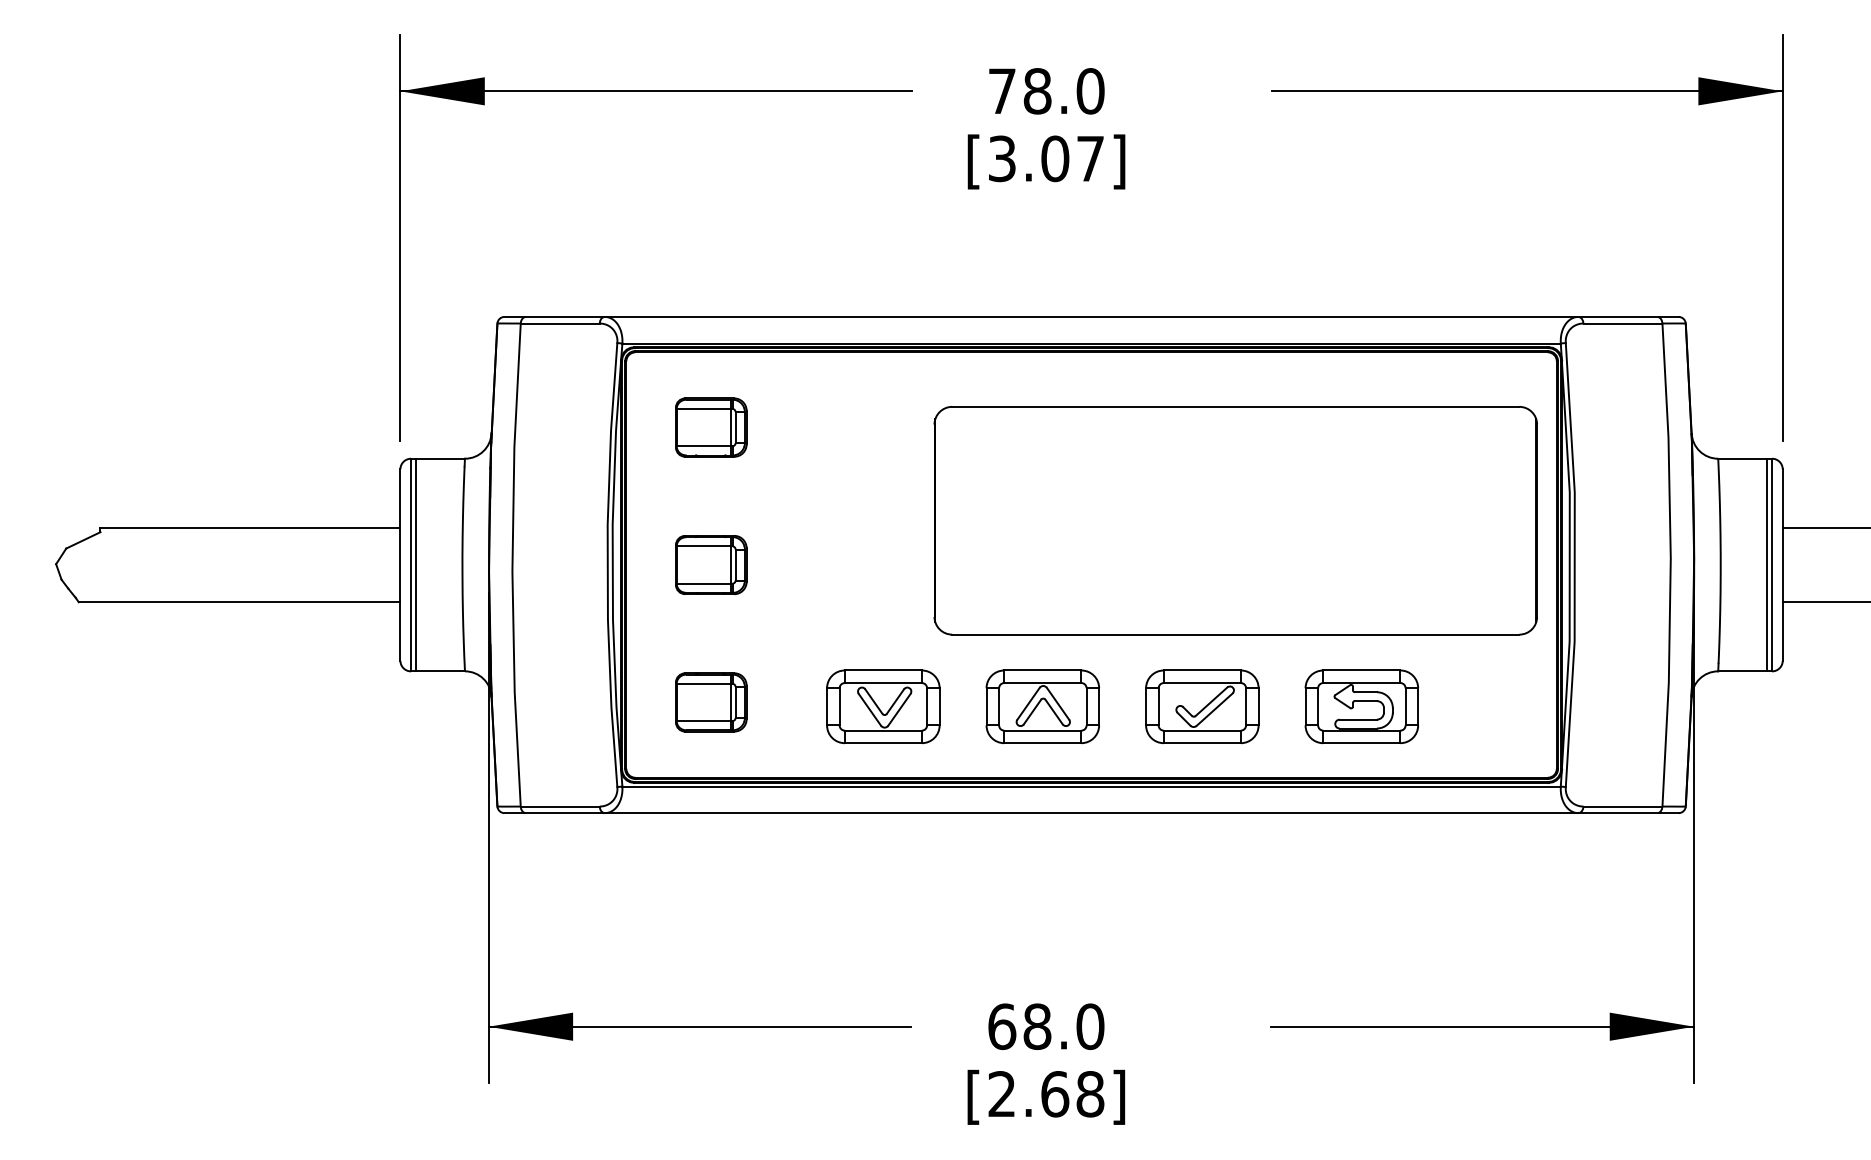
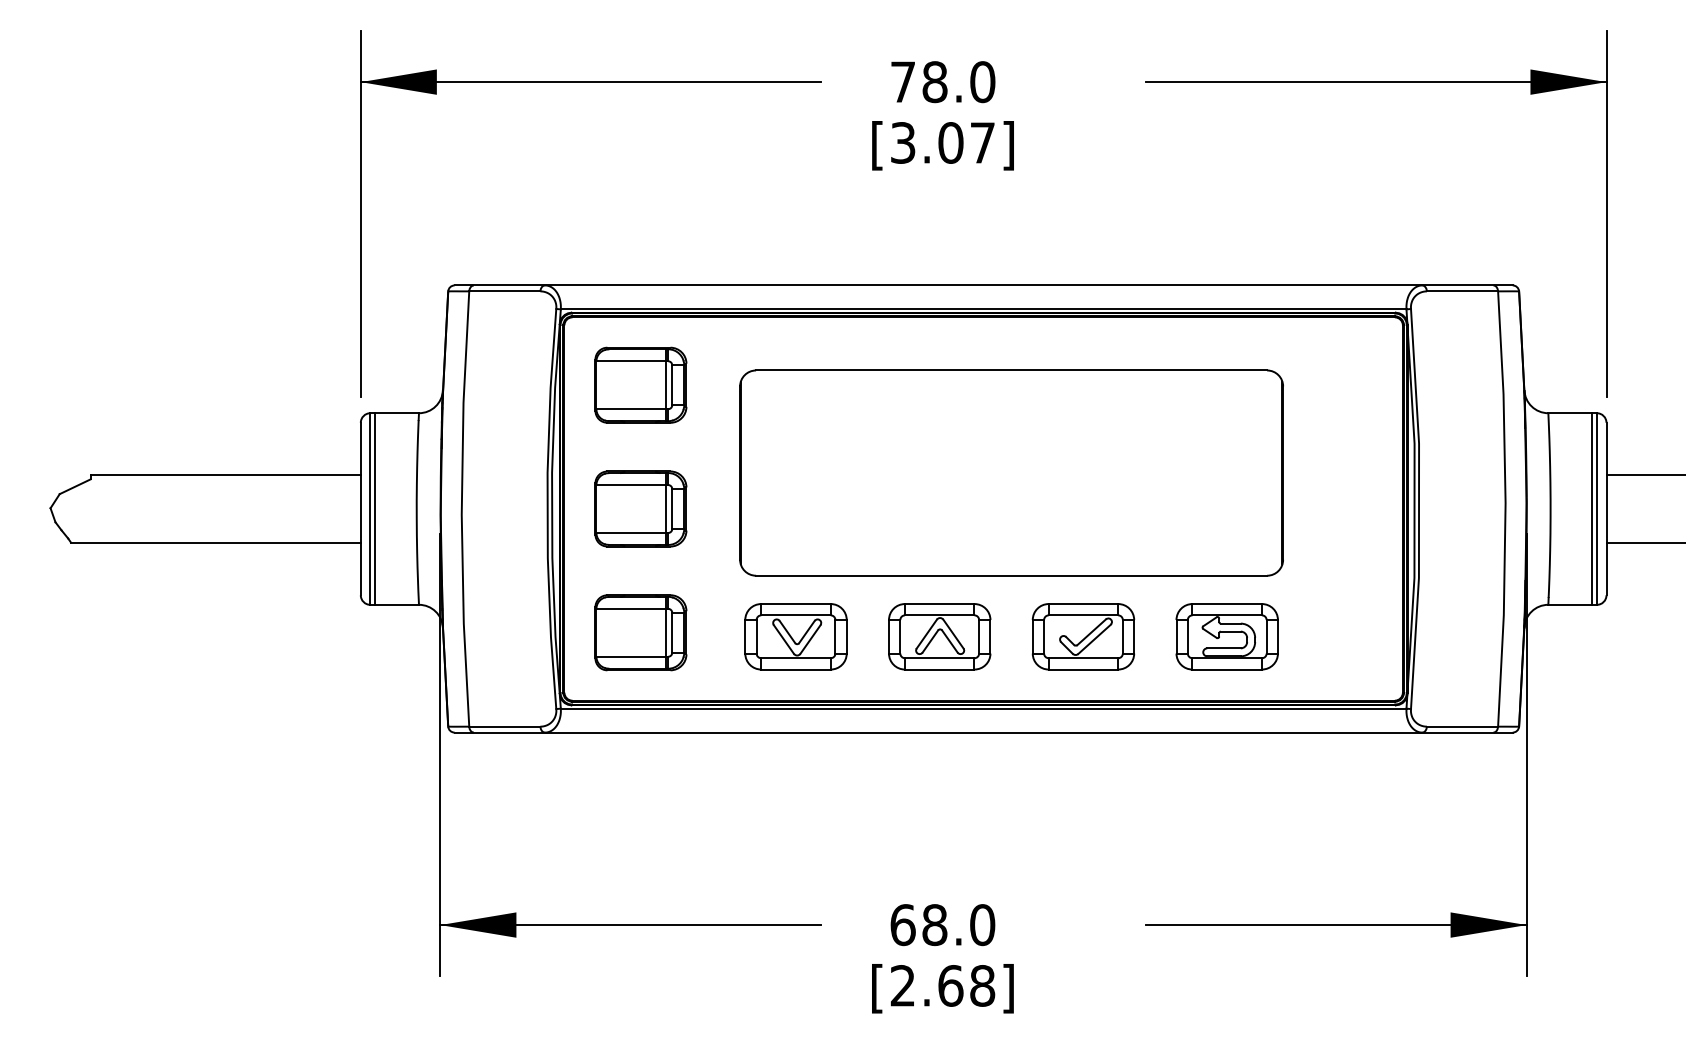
part: (710, 426) -> (640, 384), size x1.43
part: (1235, 520) -> (1011, 472), moved
part: (710, 564) -> (640, 508), size x1.43
part: (710, 702) -> (640, 632), size x1.43

